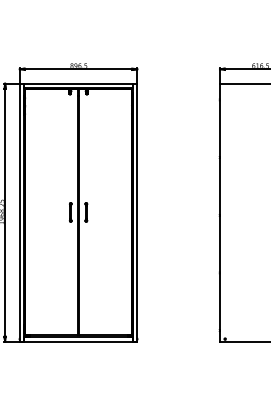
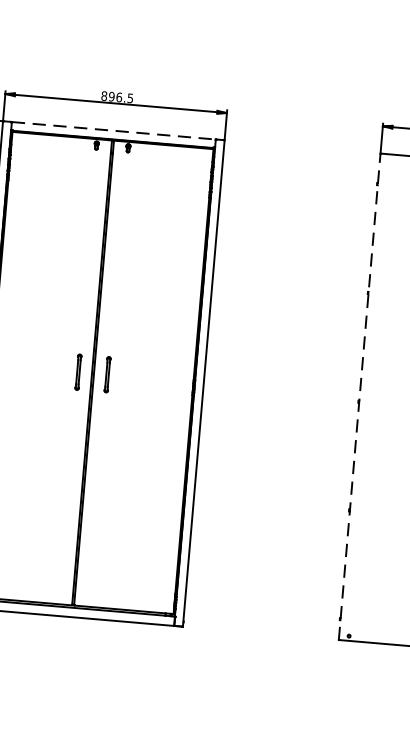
line: (79, 83) -> (115, 130), solid -> dashed
line: (219, 212) -> (358, 396), solid -> dashed

